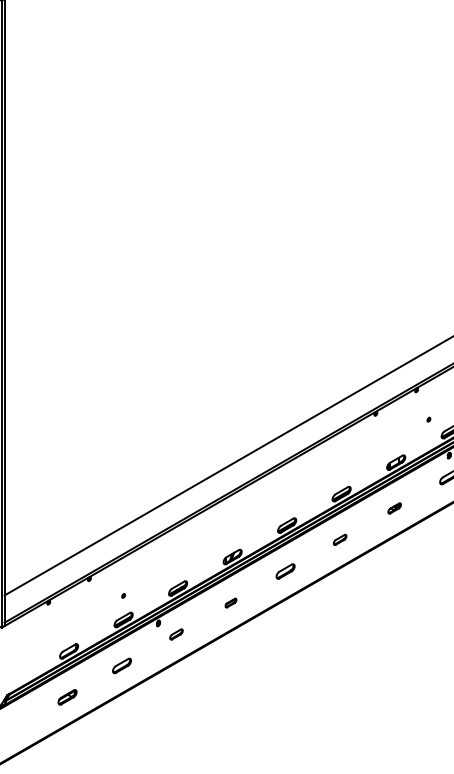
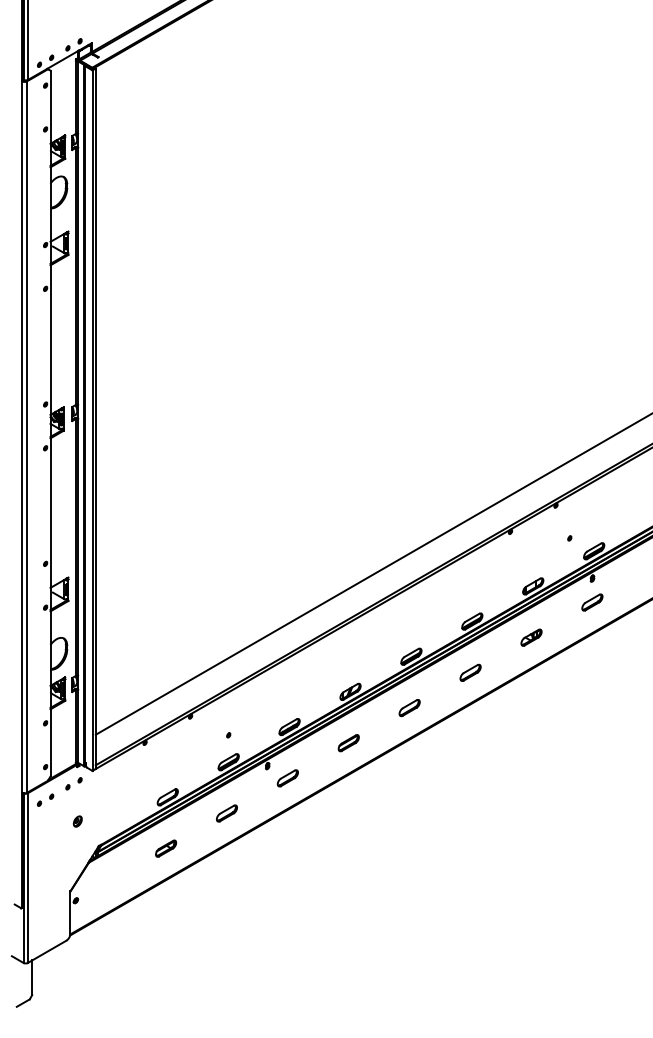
part: (394, 508) -> (531, 637), size x1.43
part: (340, 539) -> (470, 672), size x1.43
part: (230, 603) -> (348, 743), size x1.67
part: (176, 634) -> (287, 778), size x1.43

